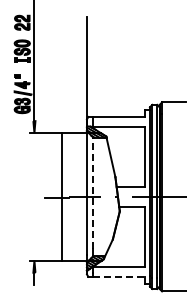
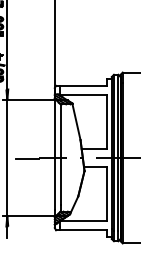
line: (93, 193) -> (60, 154), dashed -> solid
line: (62, 196) -> (7, 157), moved
line: (119, 276) -> (84, 229), dashed -> solid

